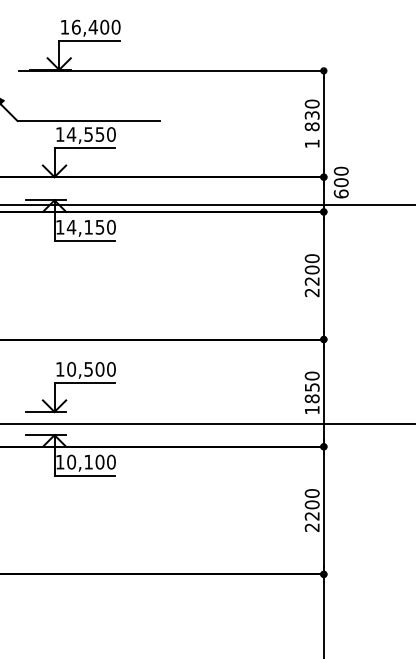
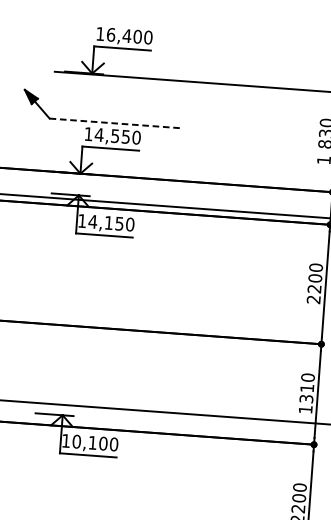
line: (89, 121) -> (116, 124), solid -> dashed
part: (70, 387) -> (80, 371), removed
text: (311, 393) -> (306, 393), 1850 -> 1310

